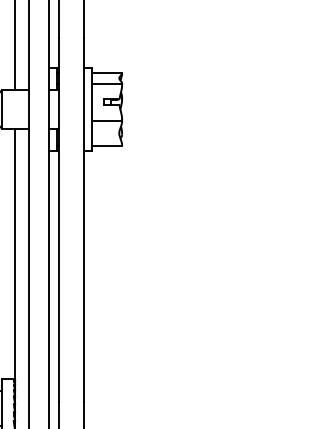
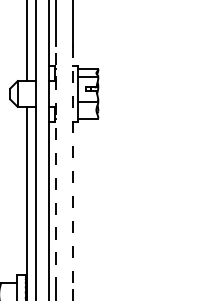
line: (58, 218) -> (55, 167), solid -> dashed
line: (83, 218) -> (72, 167), solid -> dashed

